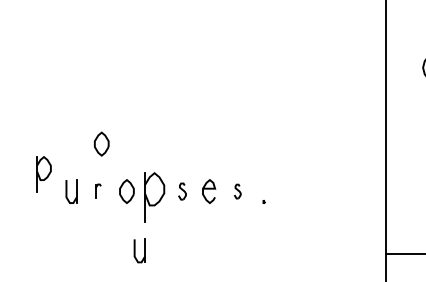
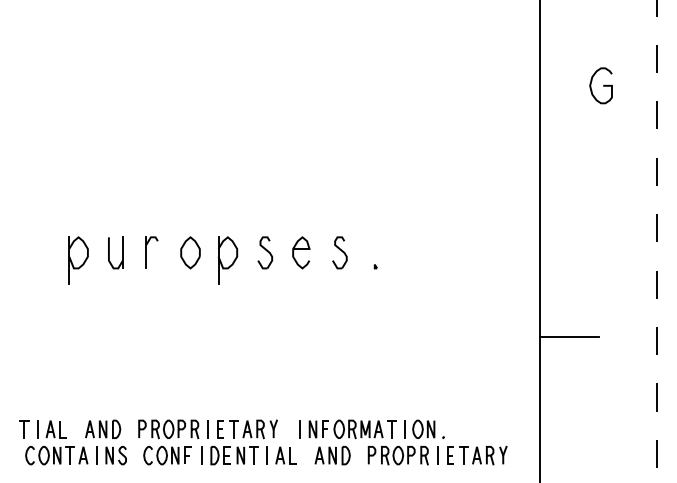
part: (101, 143) -> (156, 188), removed
part: (43, 174) -> (78, 260), moved
part: (98, 191) -> (151, 252), size x1.67
part: (182, 191) -> (265, 252), size x1.43
part: (237, 191) -> (339, 252), size x1.67
part: (154, 197) -> (227, 260), size x0.71
part: (139, 250) -> (207, 332), removed

